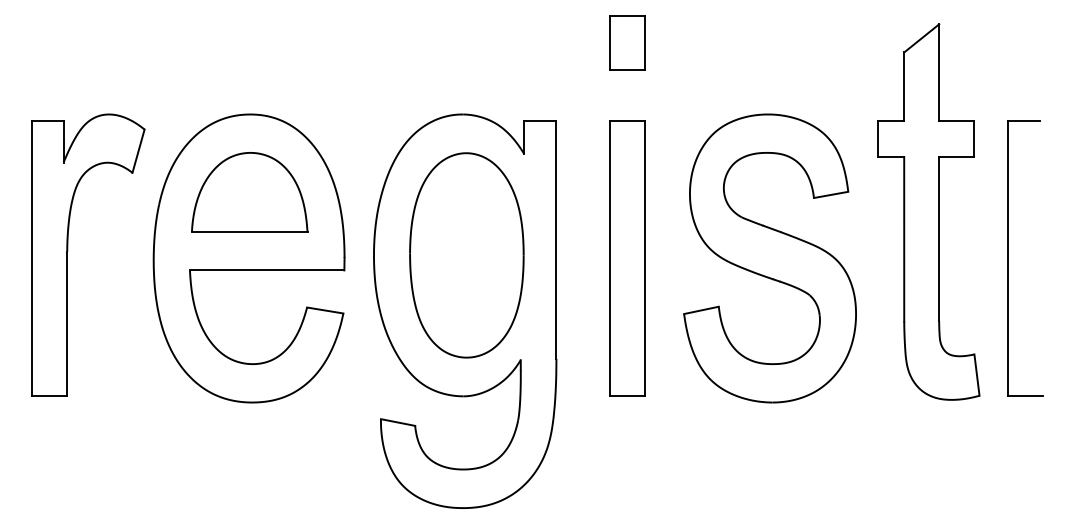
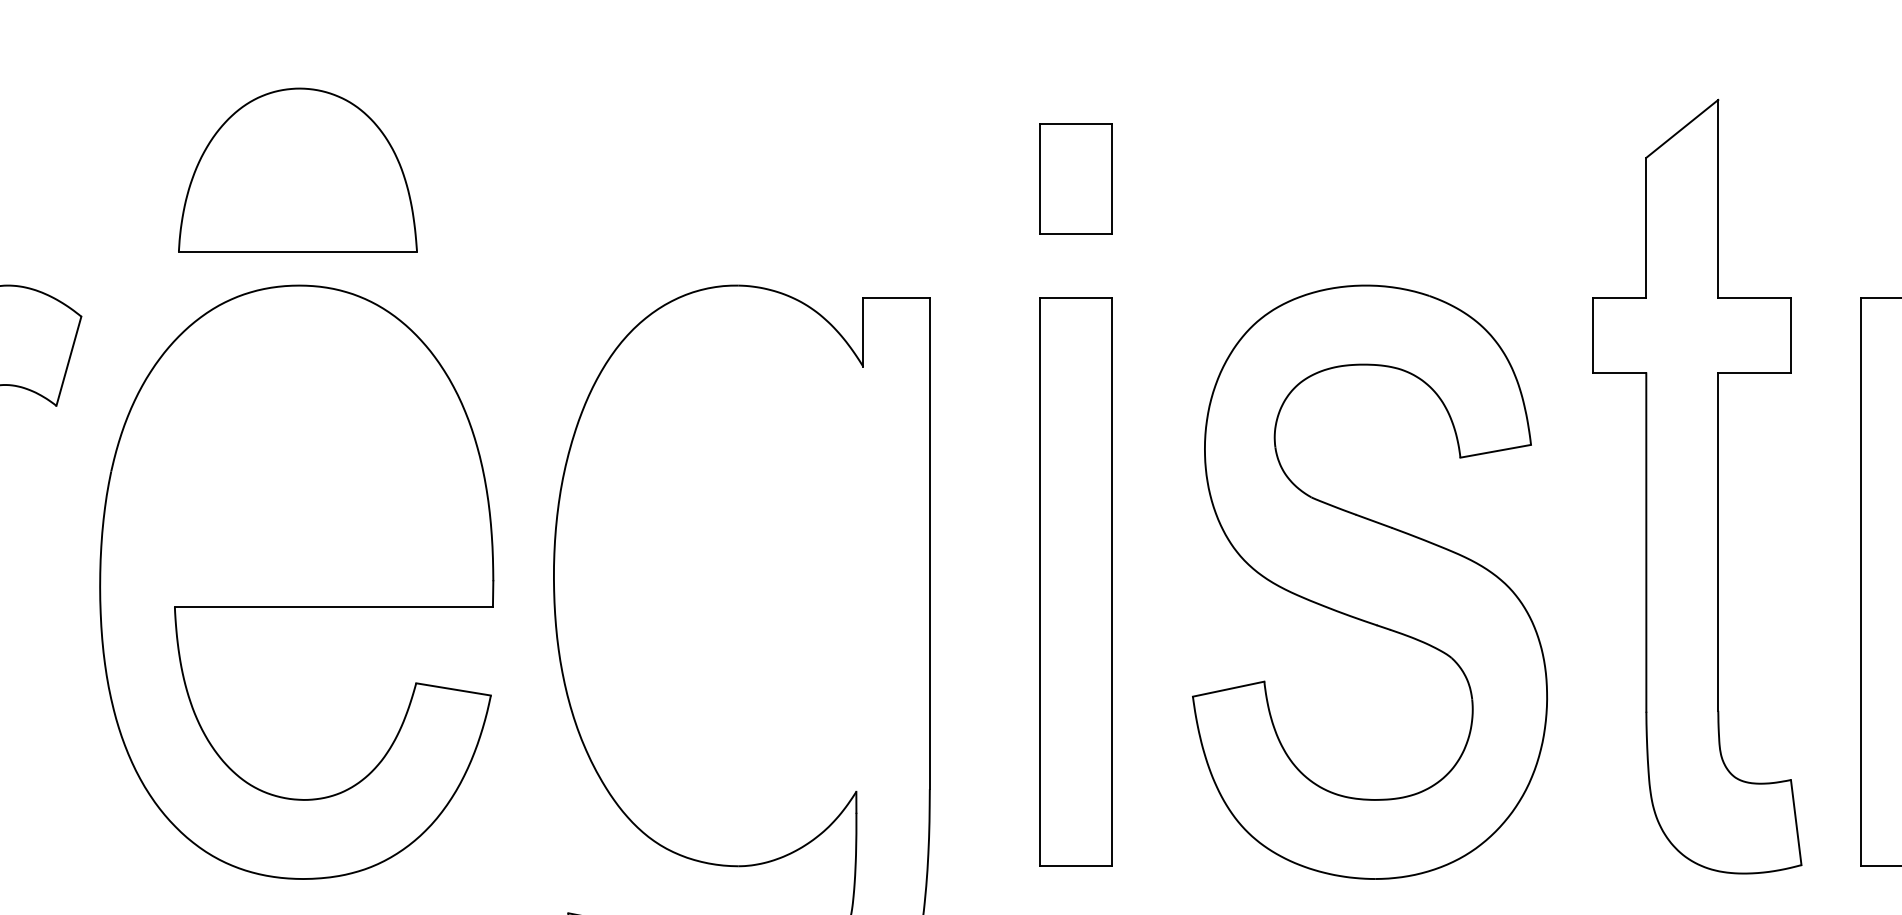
part: (627, 42) -> (1076, 178), moved
part: (249, 192) -> (297, 170), moved
part: (466, 255) -> (744, 576), removed

